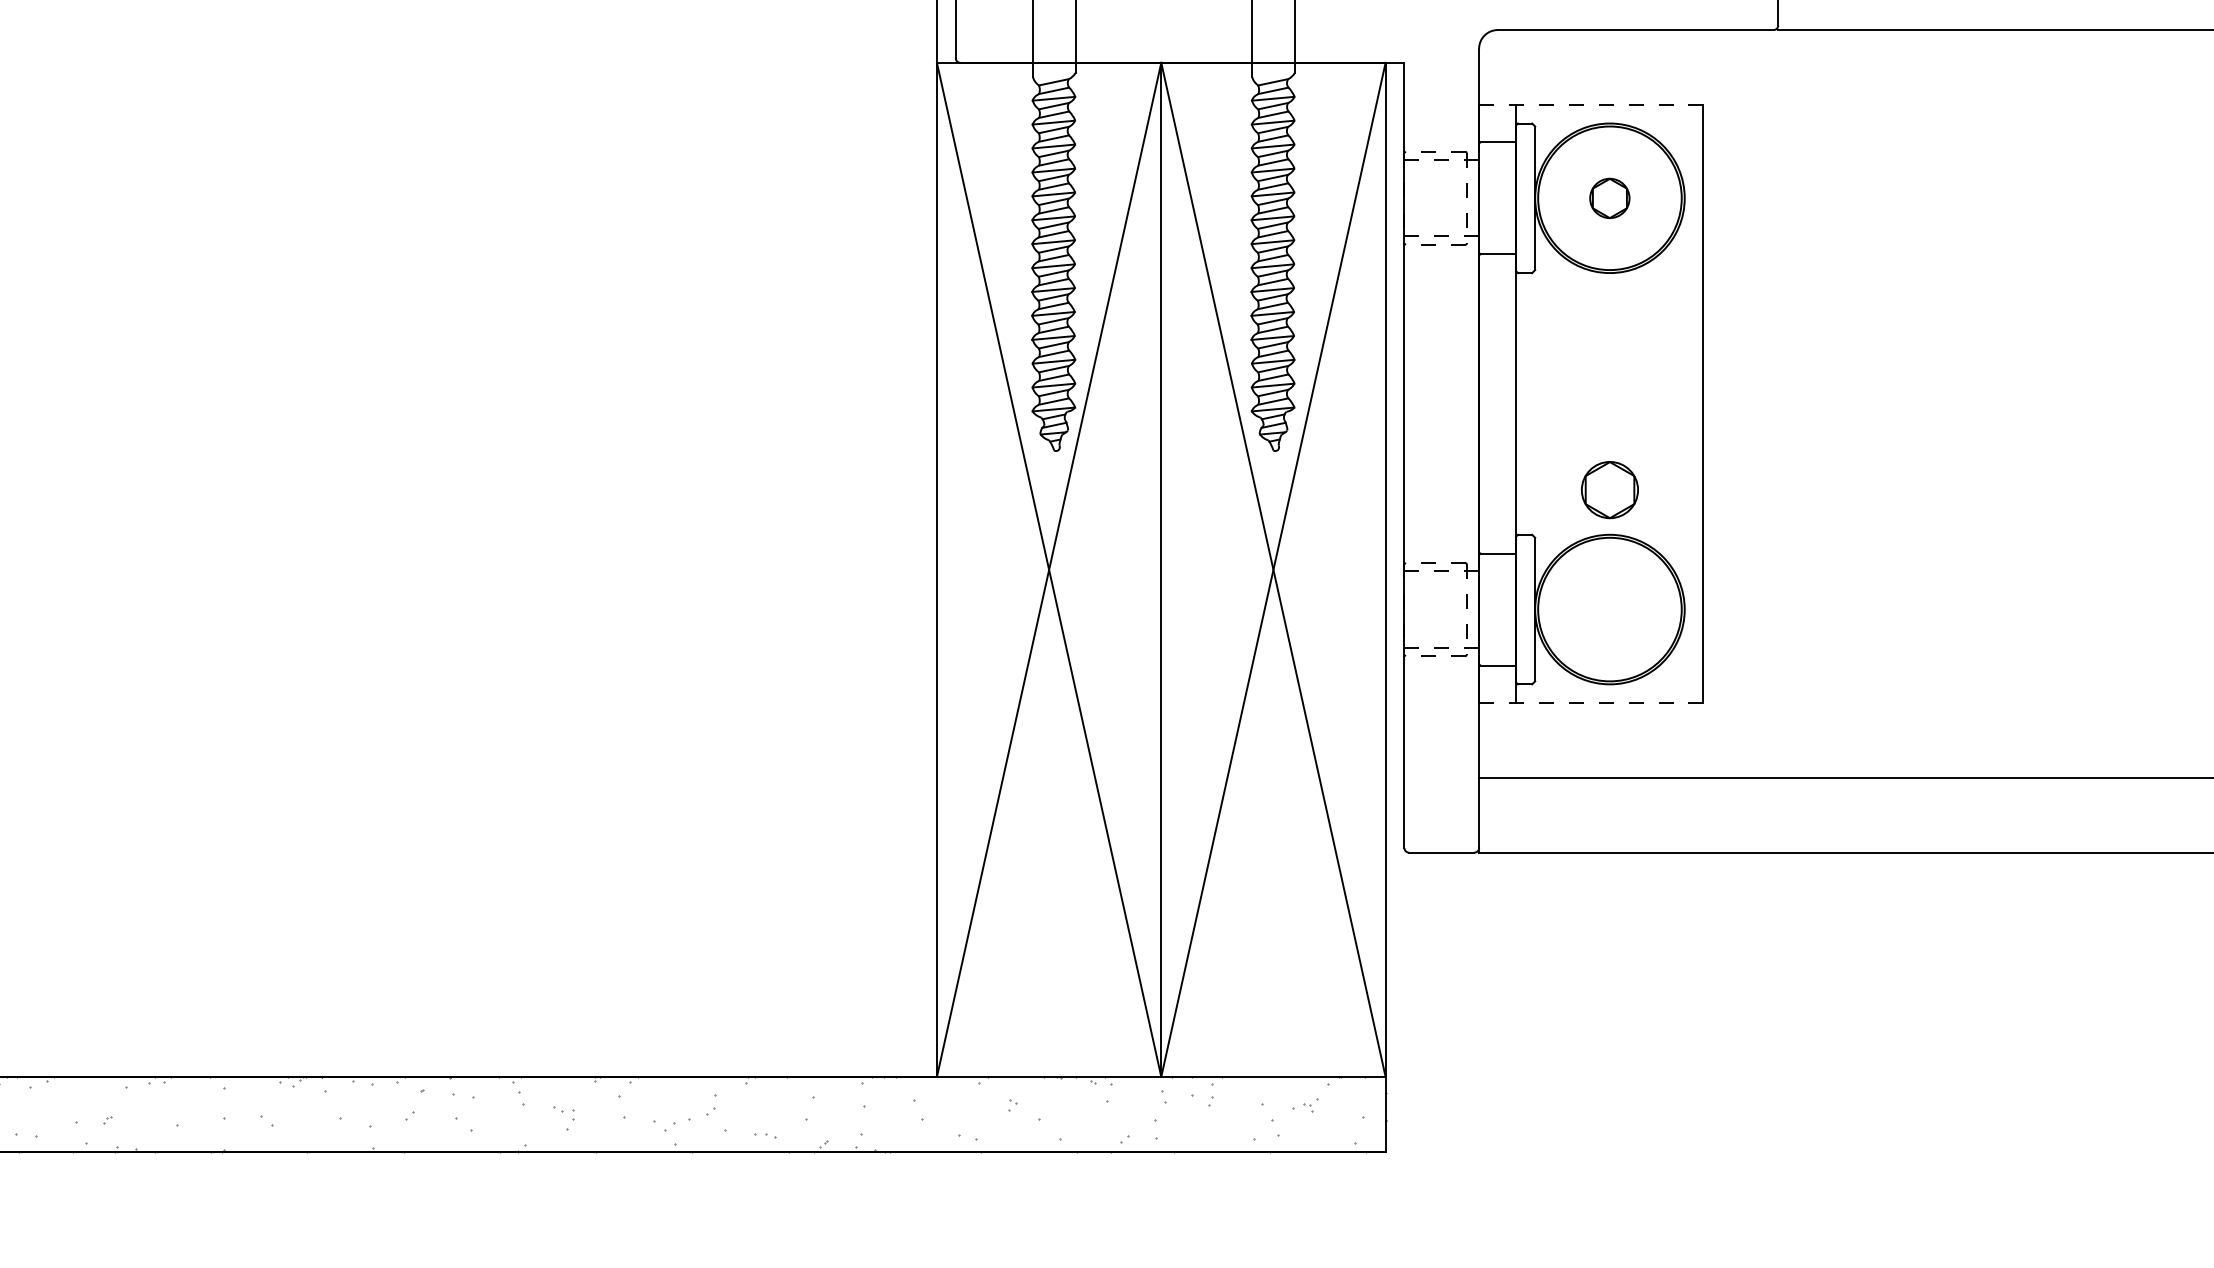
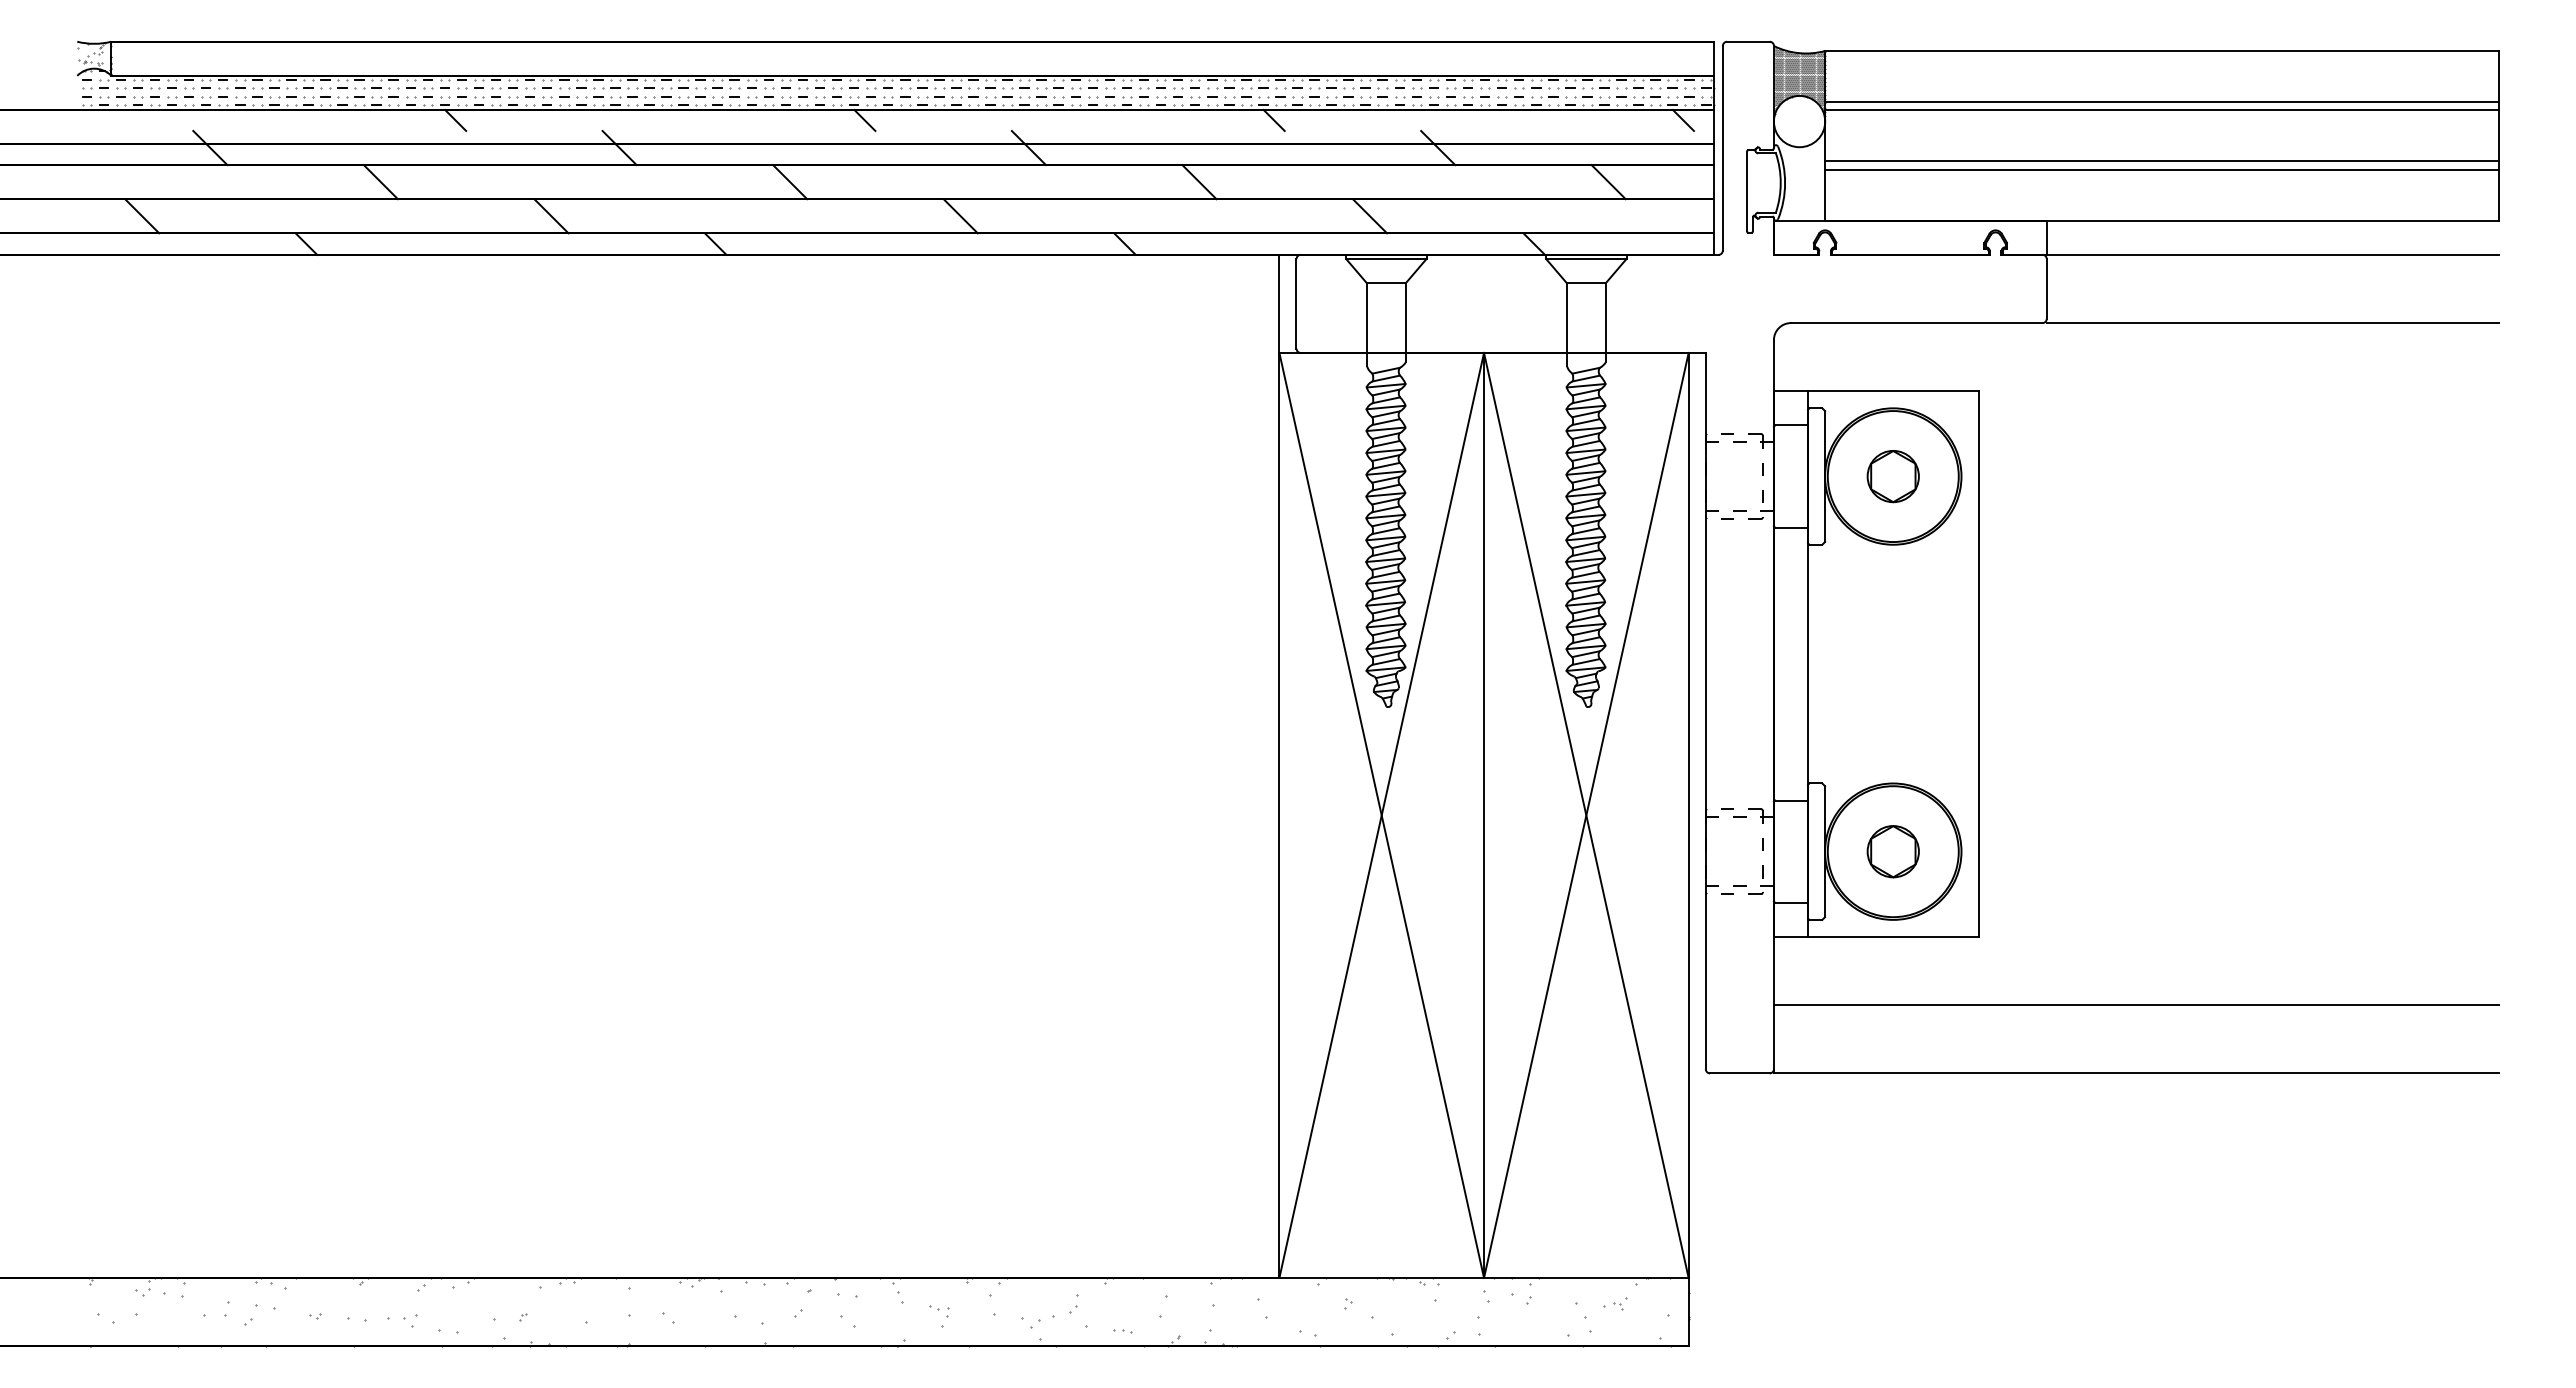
line: (1590, 105) -> (1875, 391), dashed -> solid
part: (1609, 198) -> (1892, 476), size x1.43
part: (1609, 489) -> (1892, 851), moved
line: (1590, 702) -> (1875, 936), dashed -> solid

